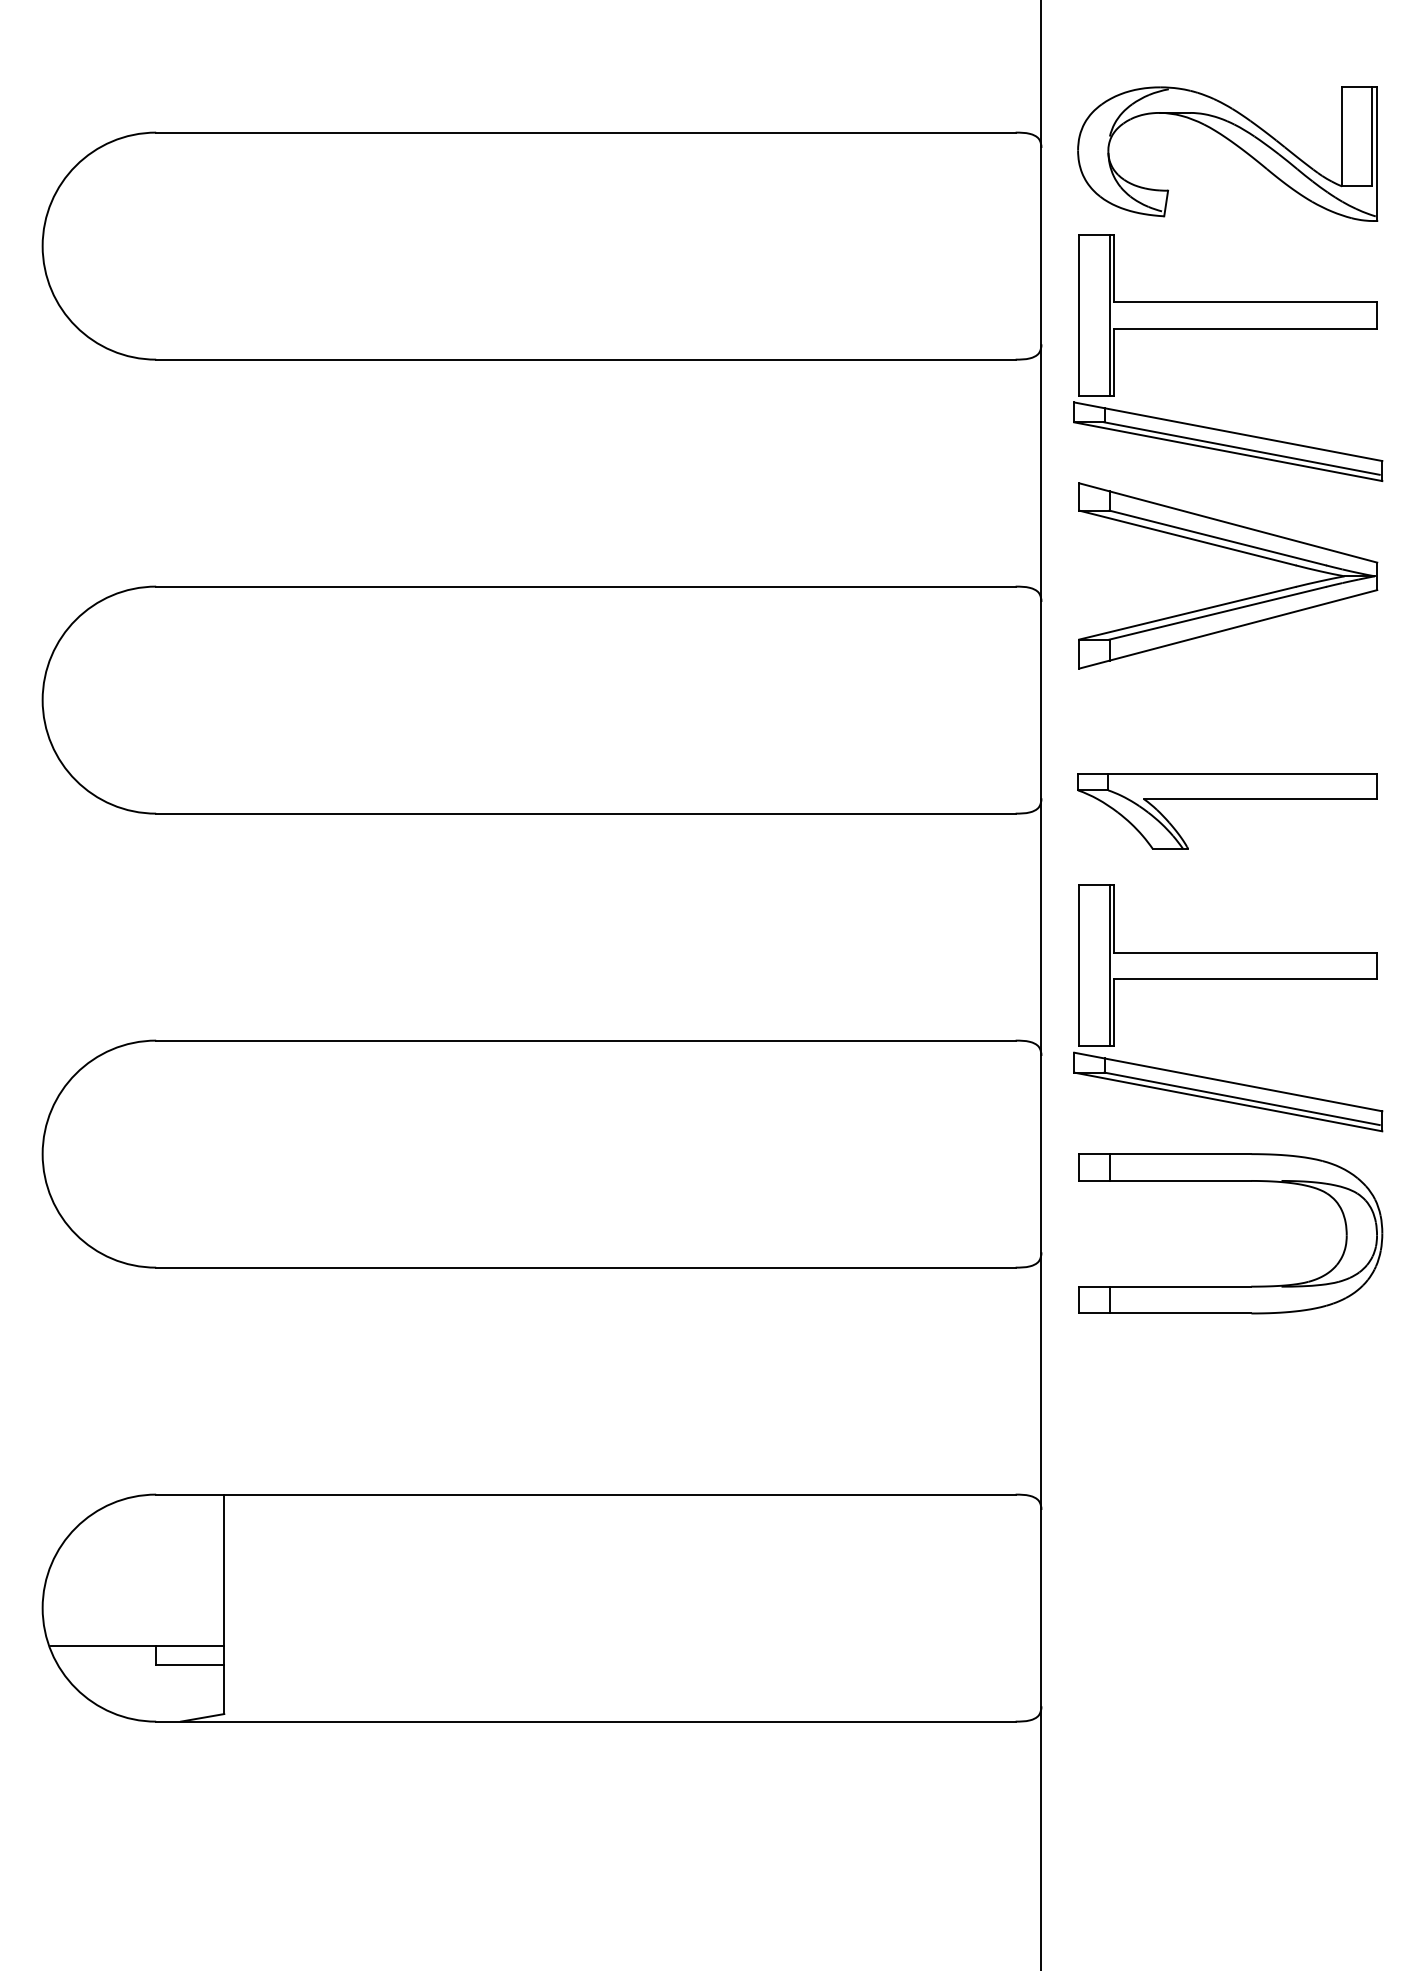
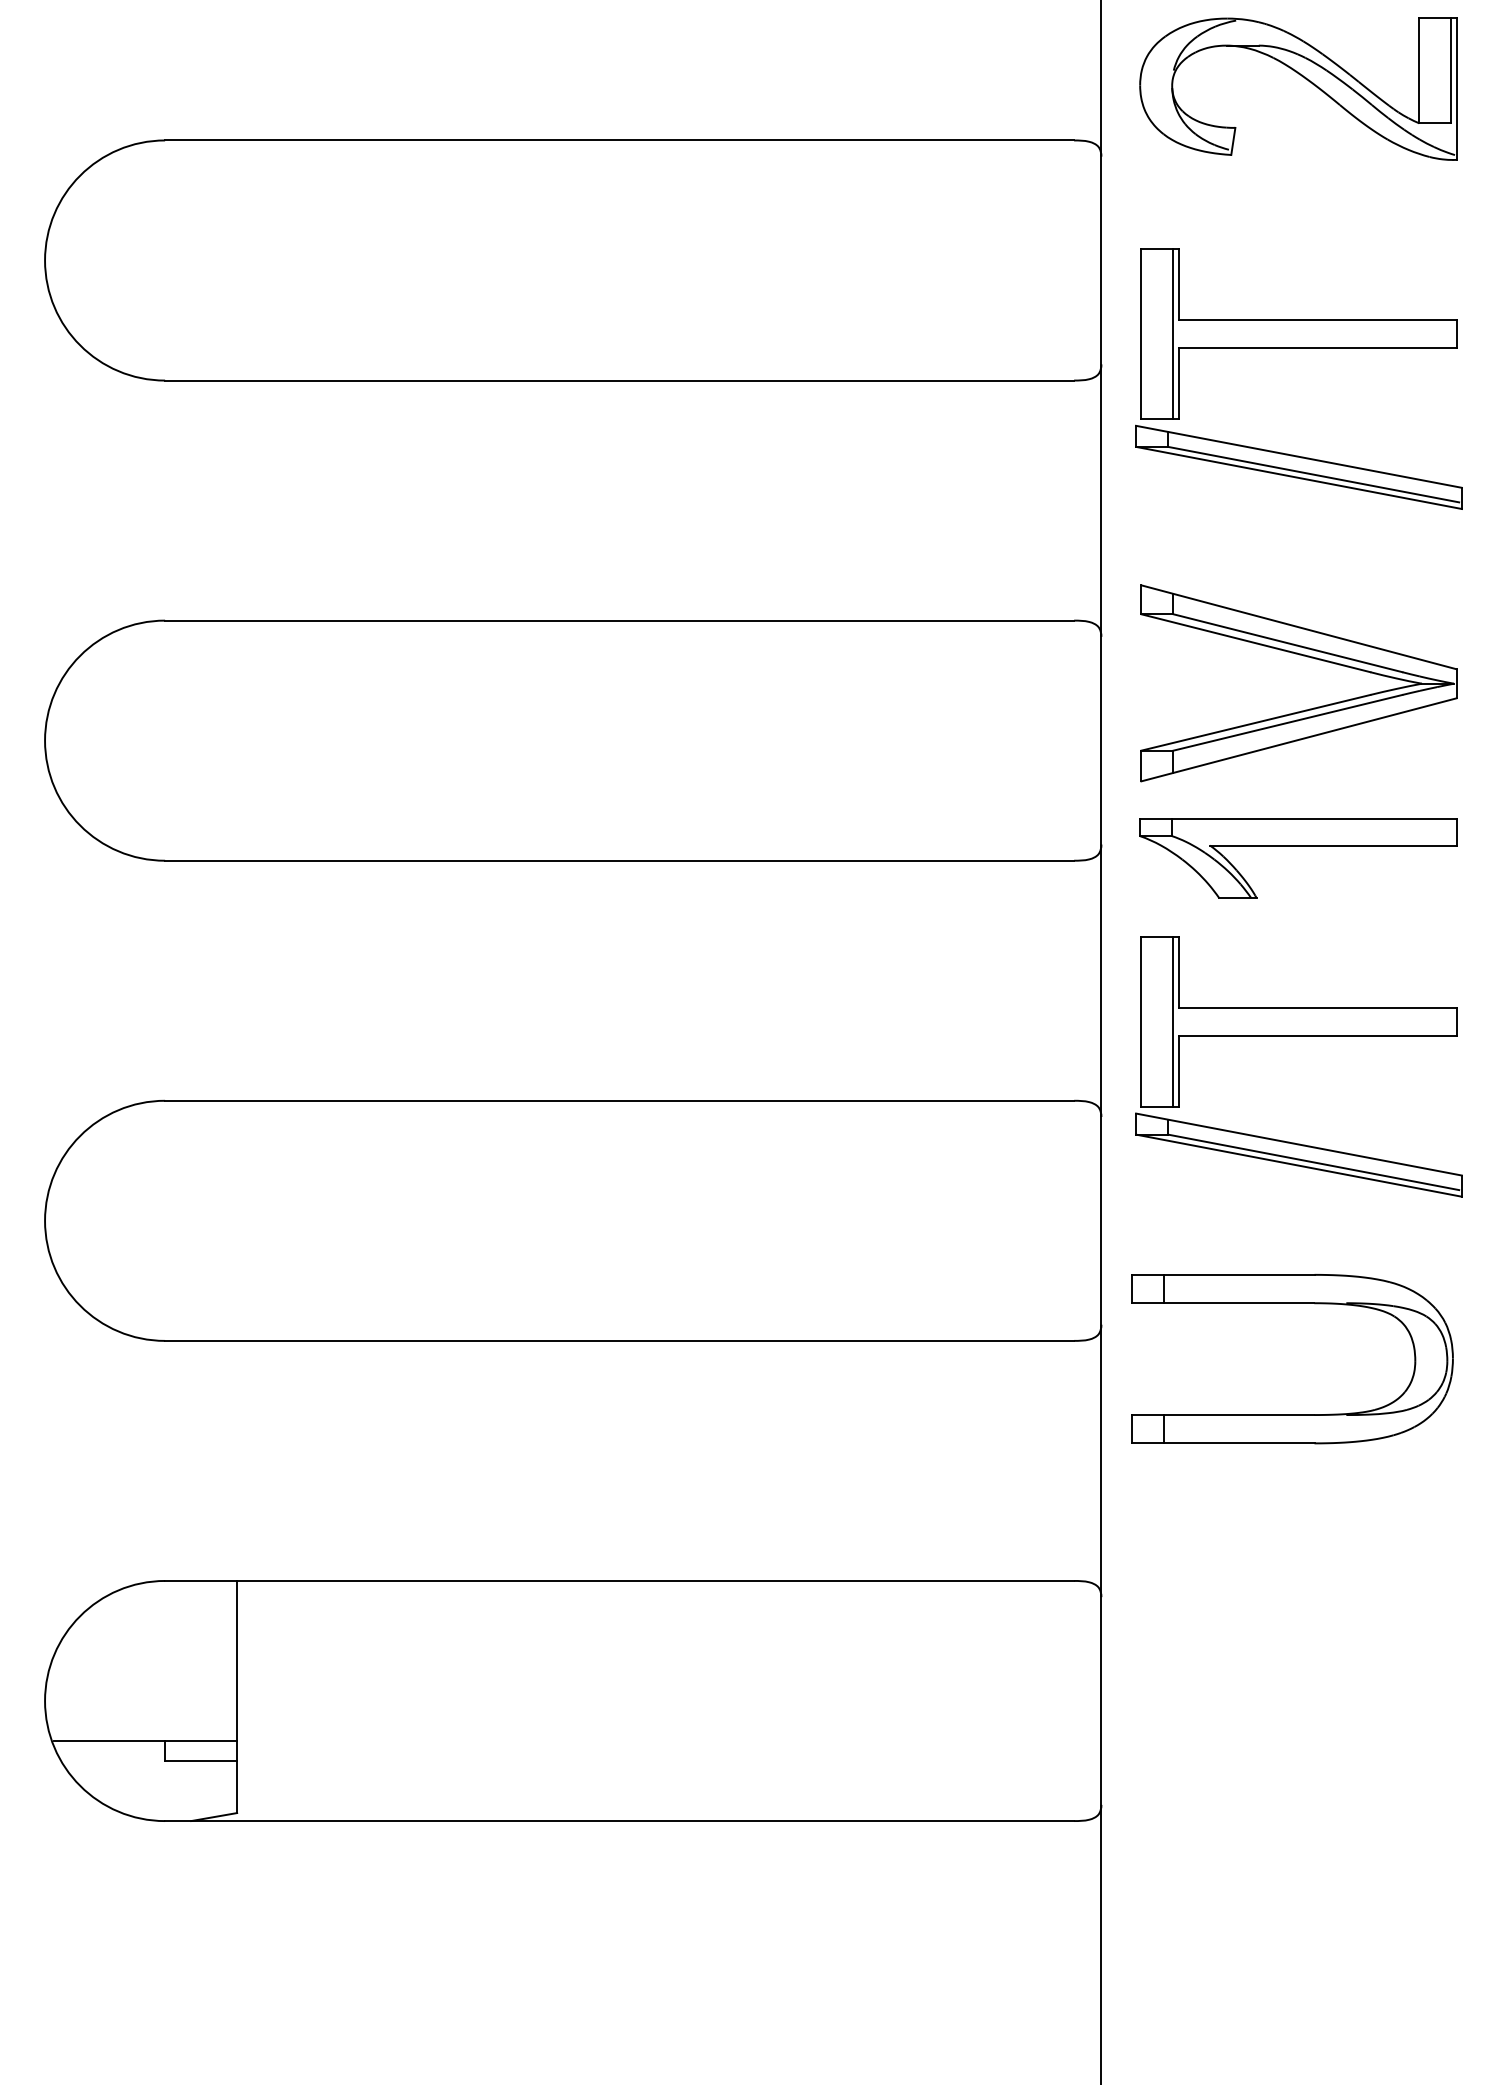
part: (1234, 144) -> (1305, 79), moved
part: (1234, 600) -> (1305, 709), moved
part: (1230, 1286) -> (1292, 1414), moved

